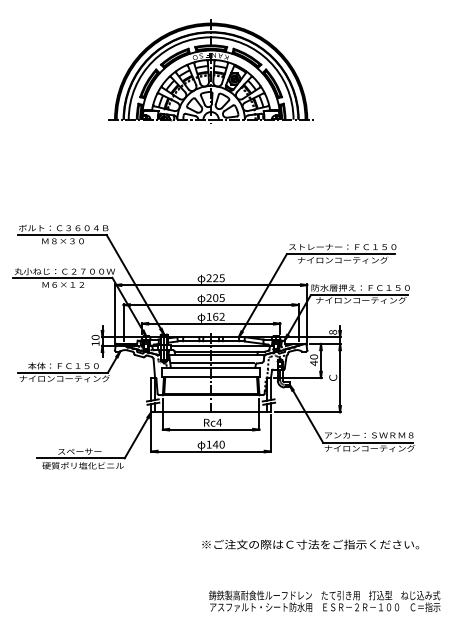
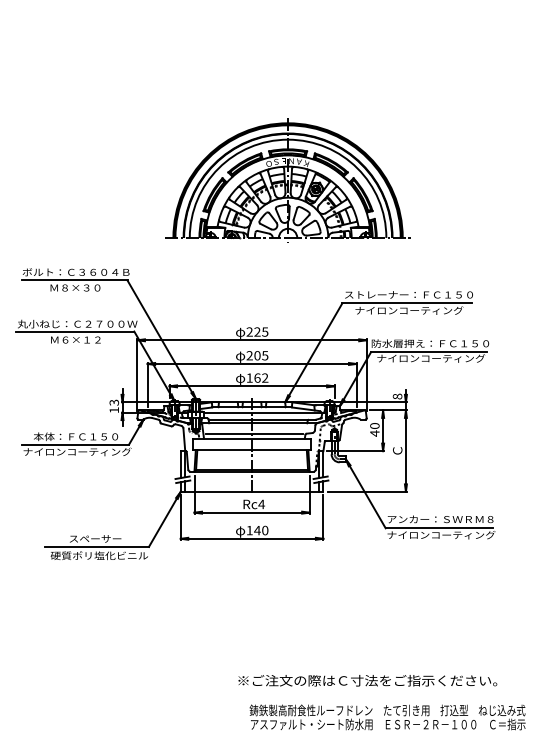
part: (210, 71) -> (287, 180), moved
text: (94, 337) -> (113, 402), 10 -> 13
text: (310, 544) -> (367, 680), moved

